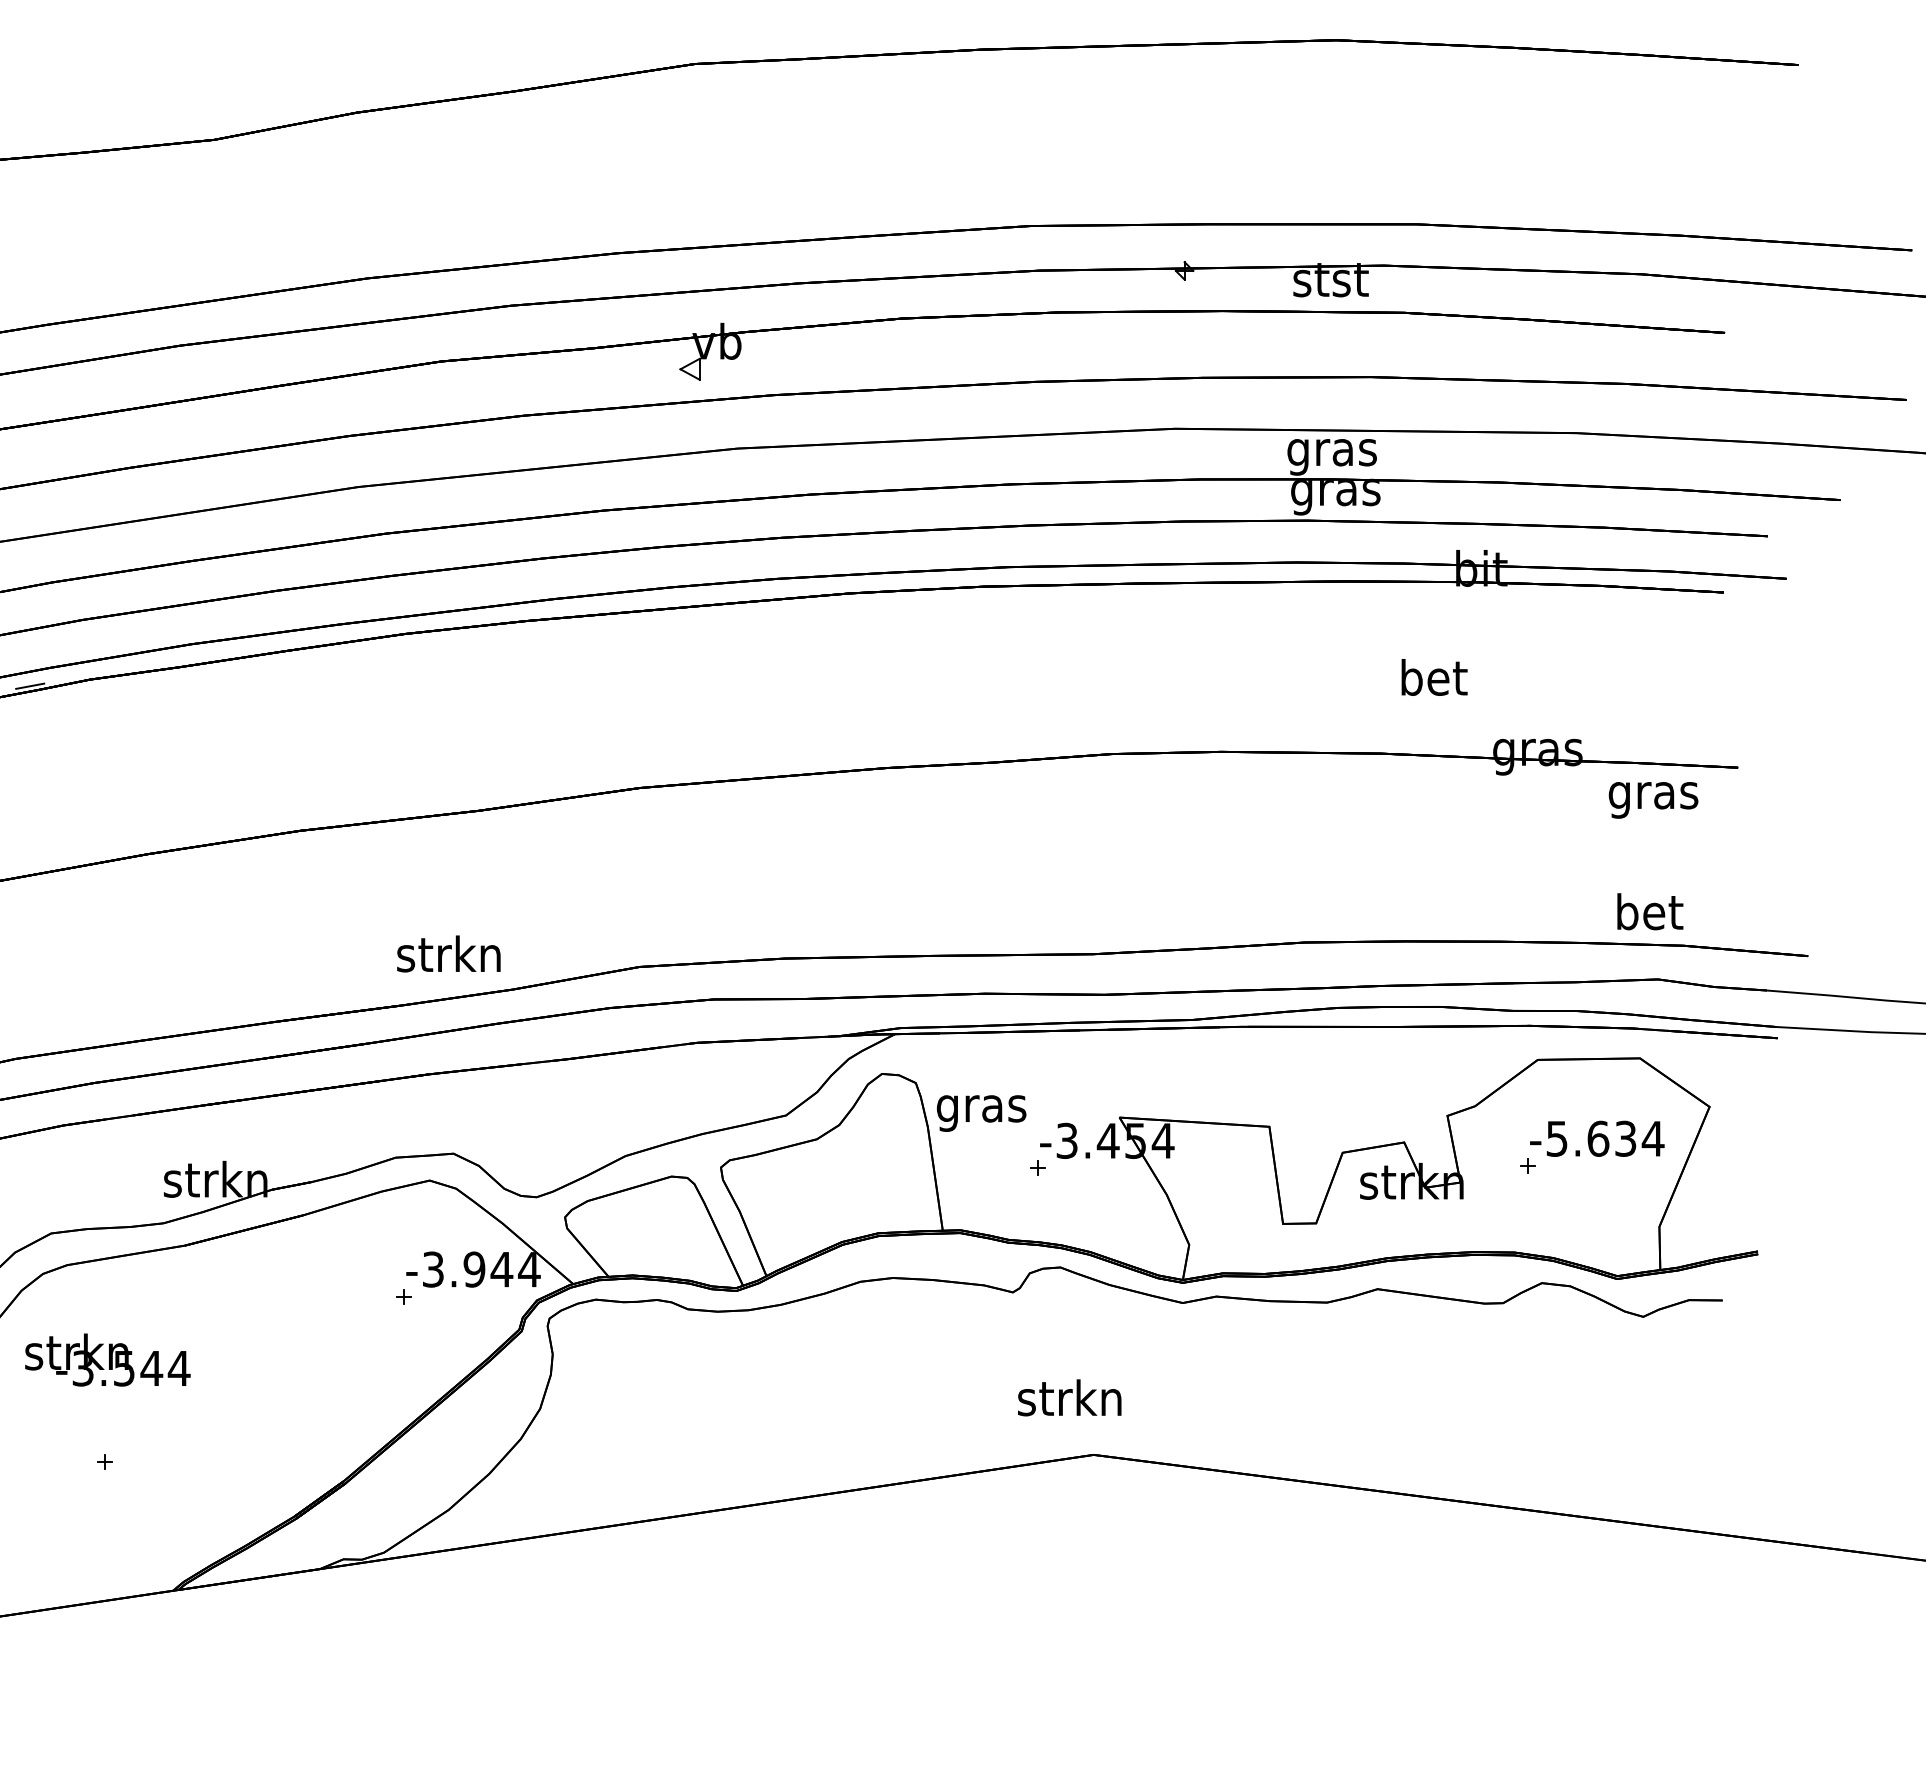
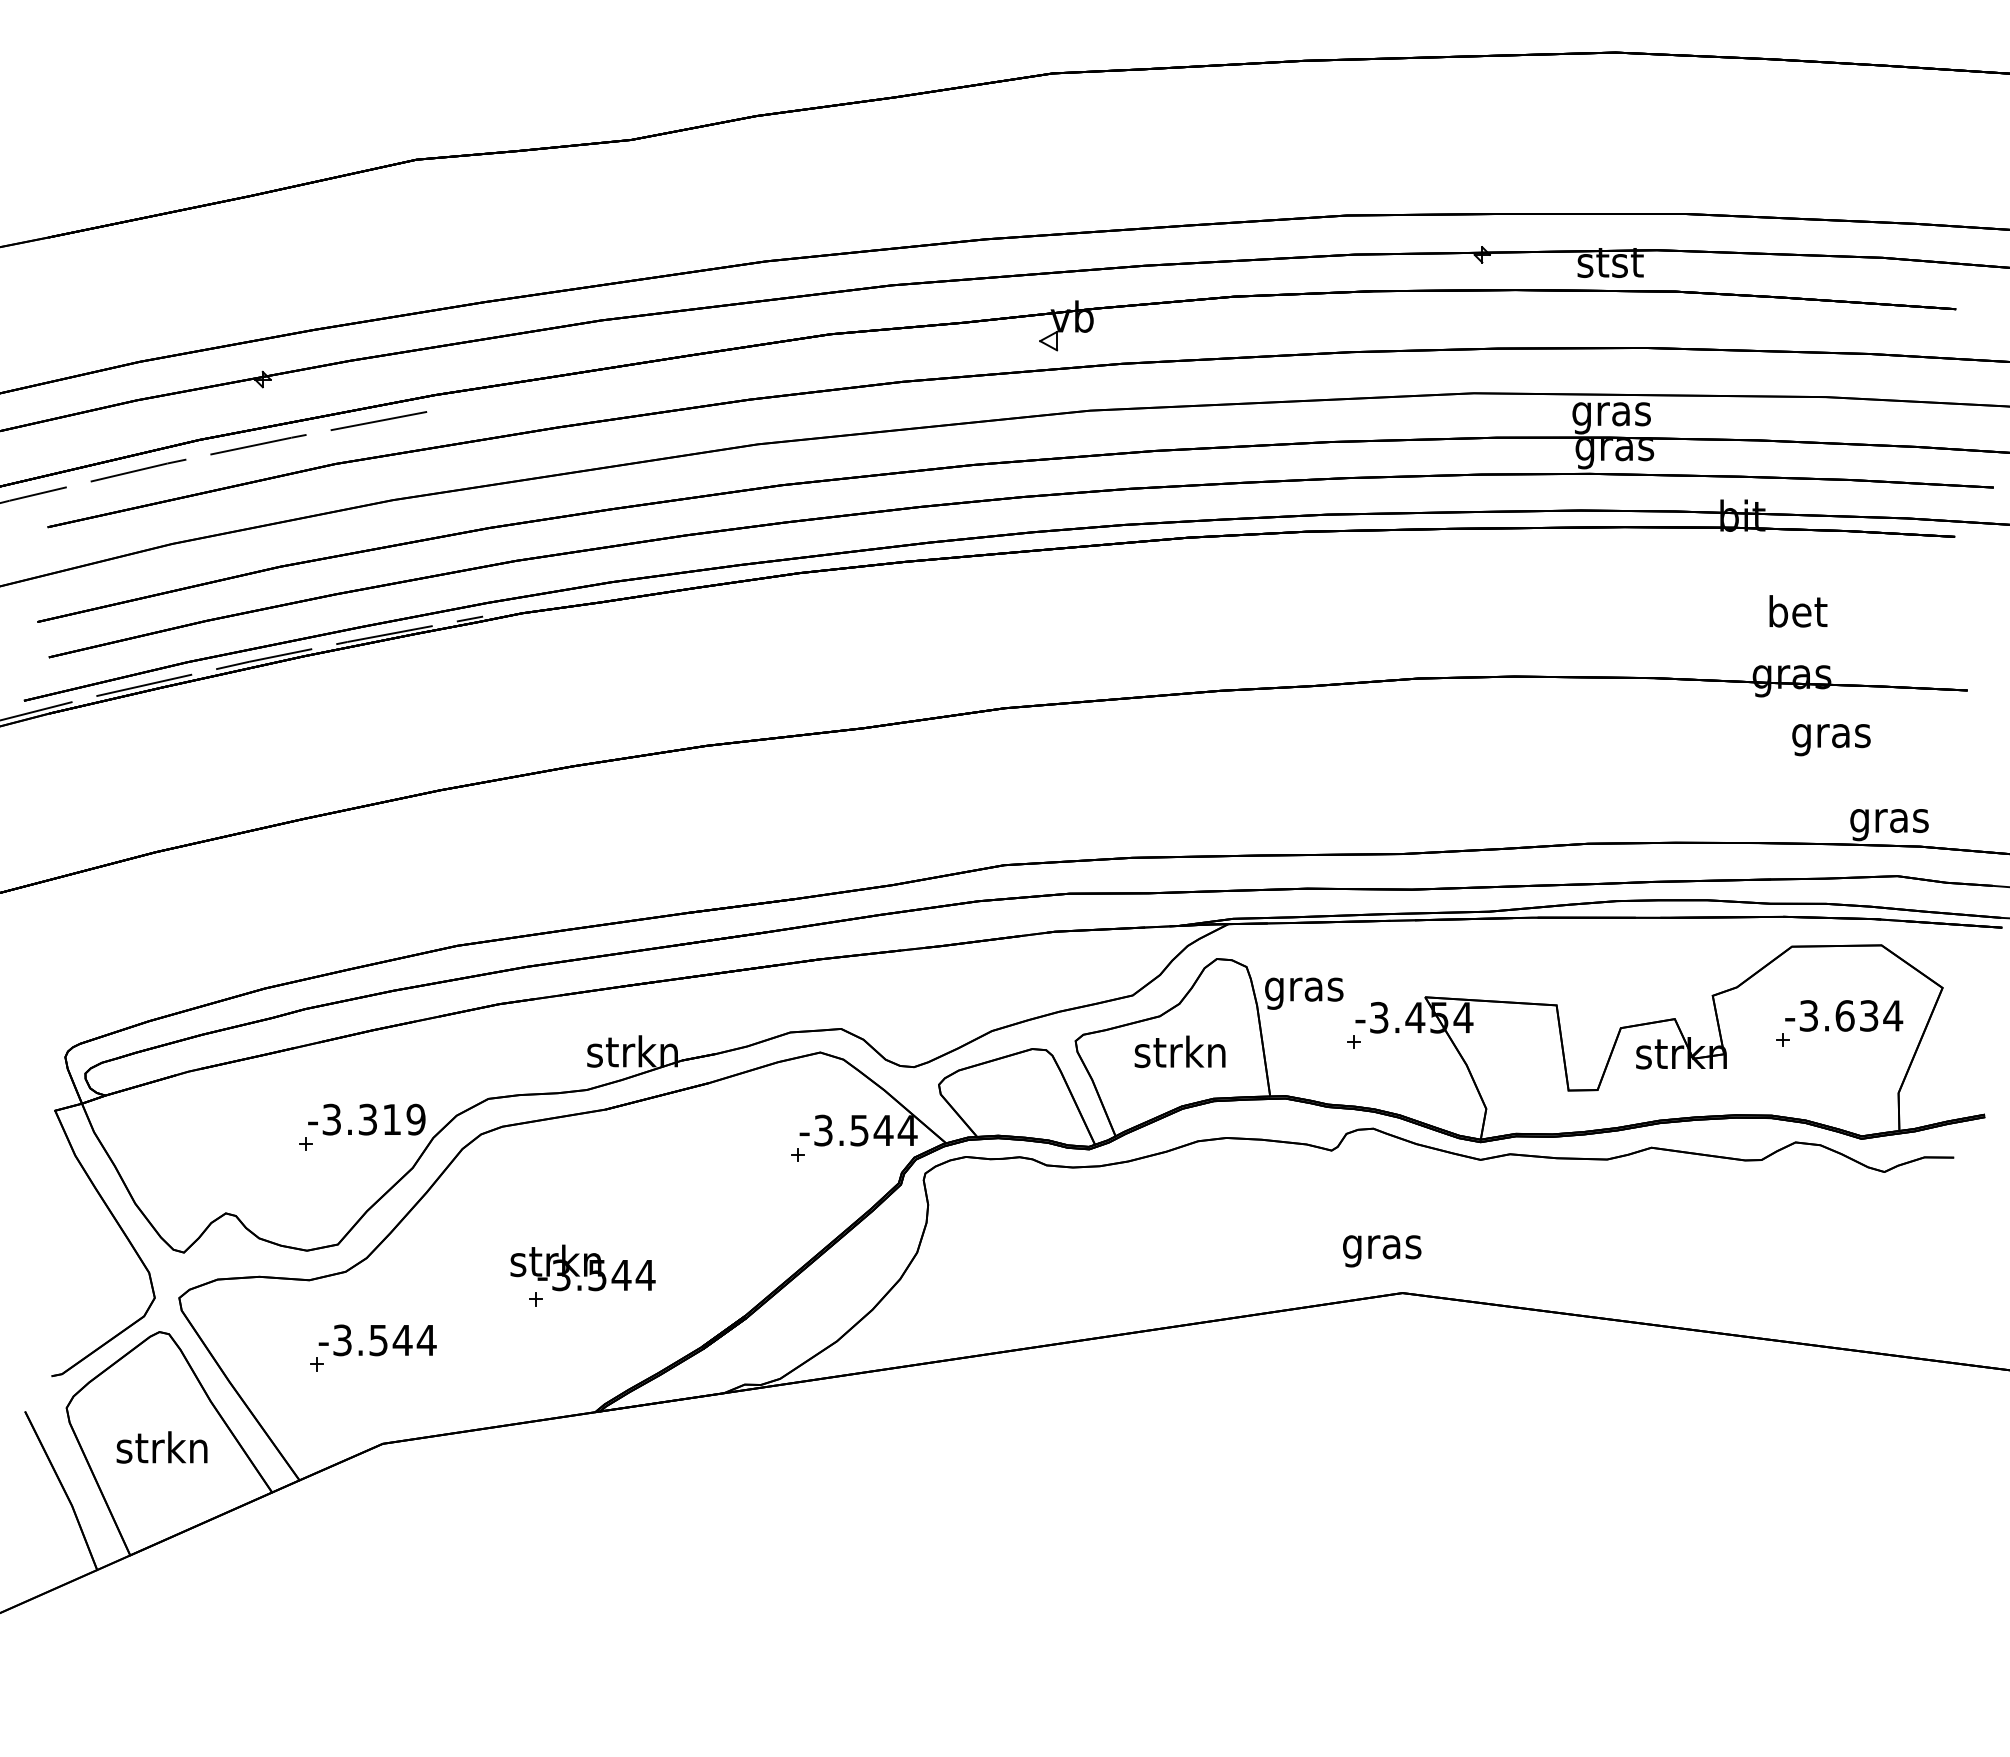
text: (1434, 677) -> (1798, 611), moved
text: (1653, 800) -> (1831, 740), moved
text: (1649, 915) -> (1889, 820), bet -> gras
text: (448, 953) -> (1179, 1051), moved
text: (1556, 1138) -> (1808, 1015), -5.634 -> -3.634
text: (474, 1269) -> (859, 1130), -3.944 -> -3.544
text: (107, 1359) -> (582, 1267), moved
text: (1069, 1401) -> (1381, 1246), strkn -> gras

